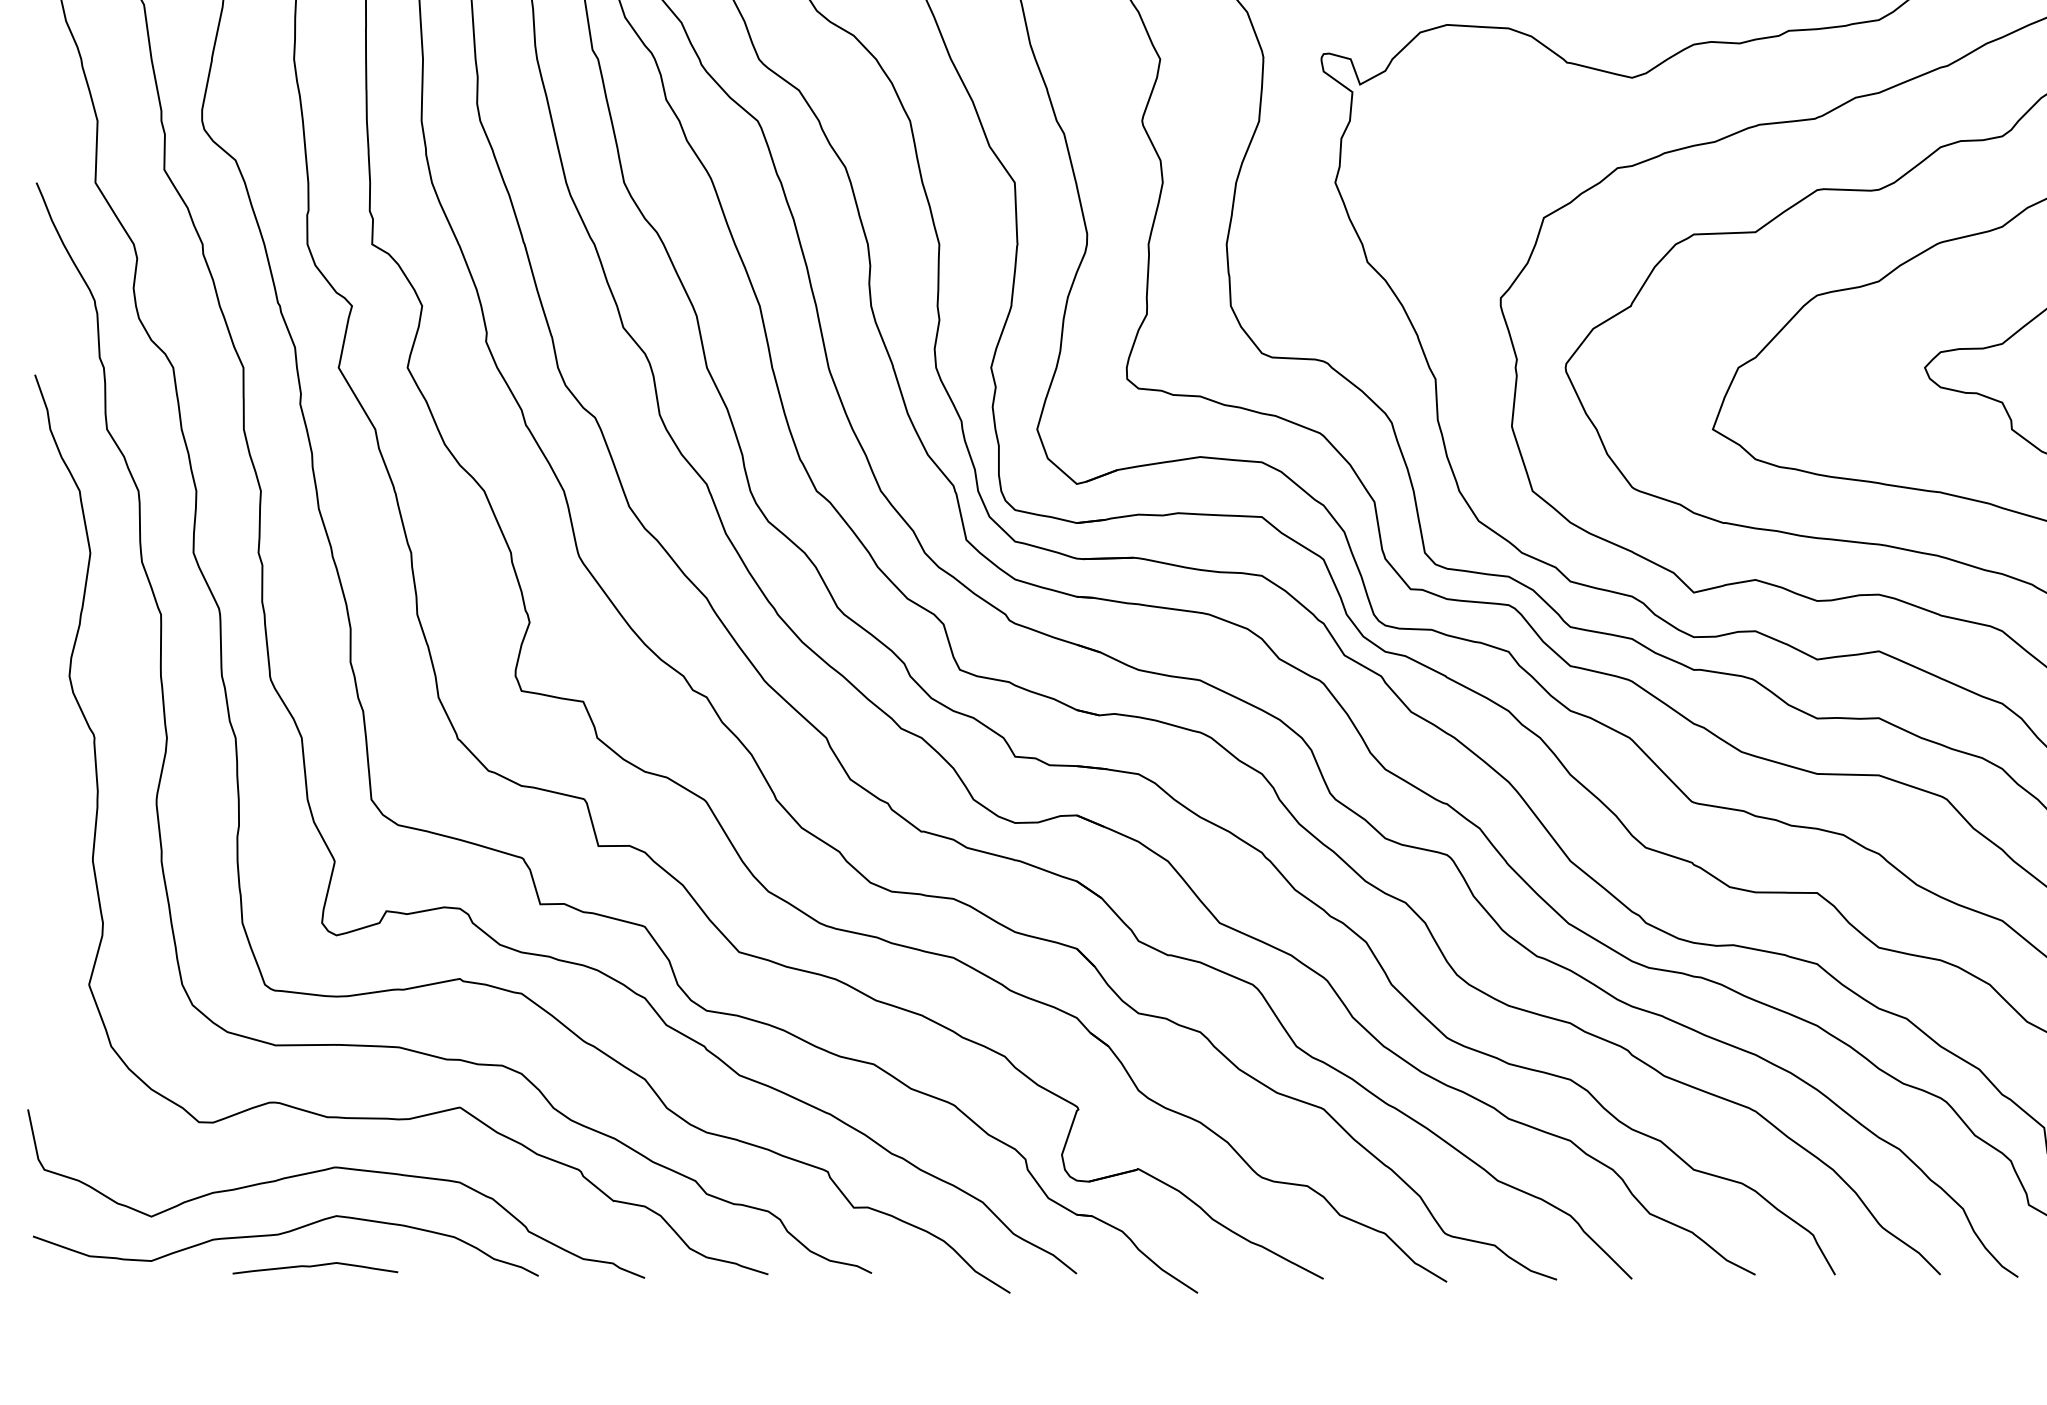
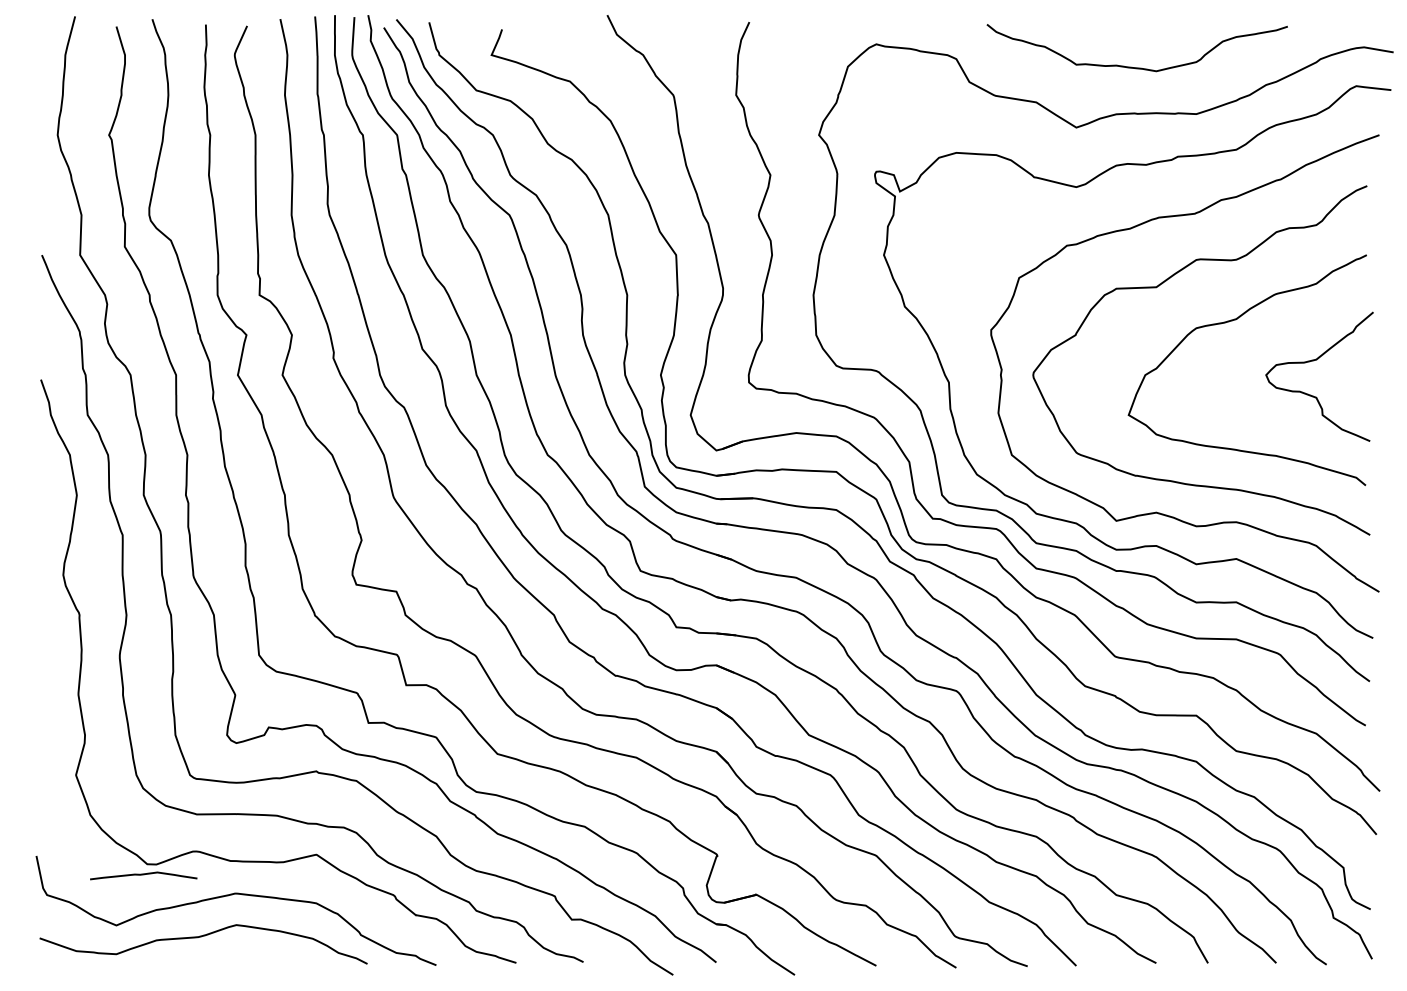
curve: (315, 1267) -> (143, 875), moved

